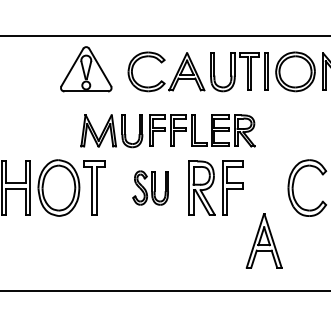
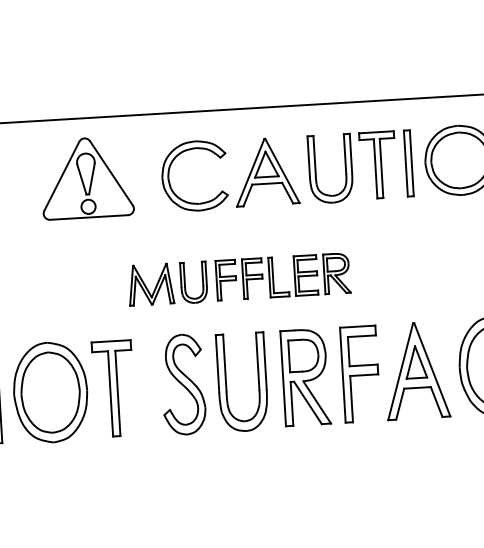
part: (168, 131) -> (239, 280), size x0.71
part: (150, 187) -> (213, 381), size x1.67
part: (263, 240) -> (415, 369), moved

